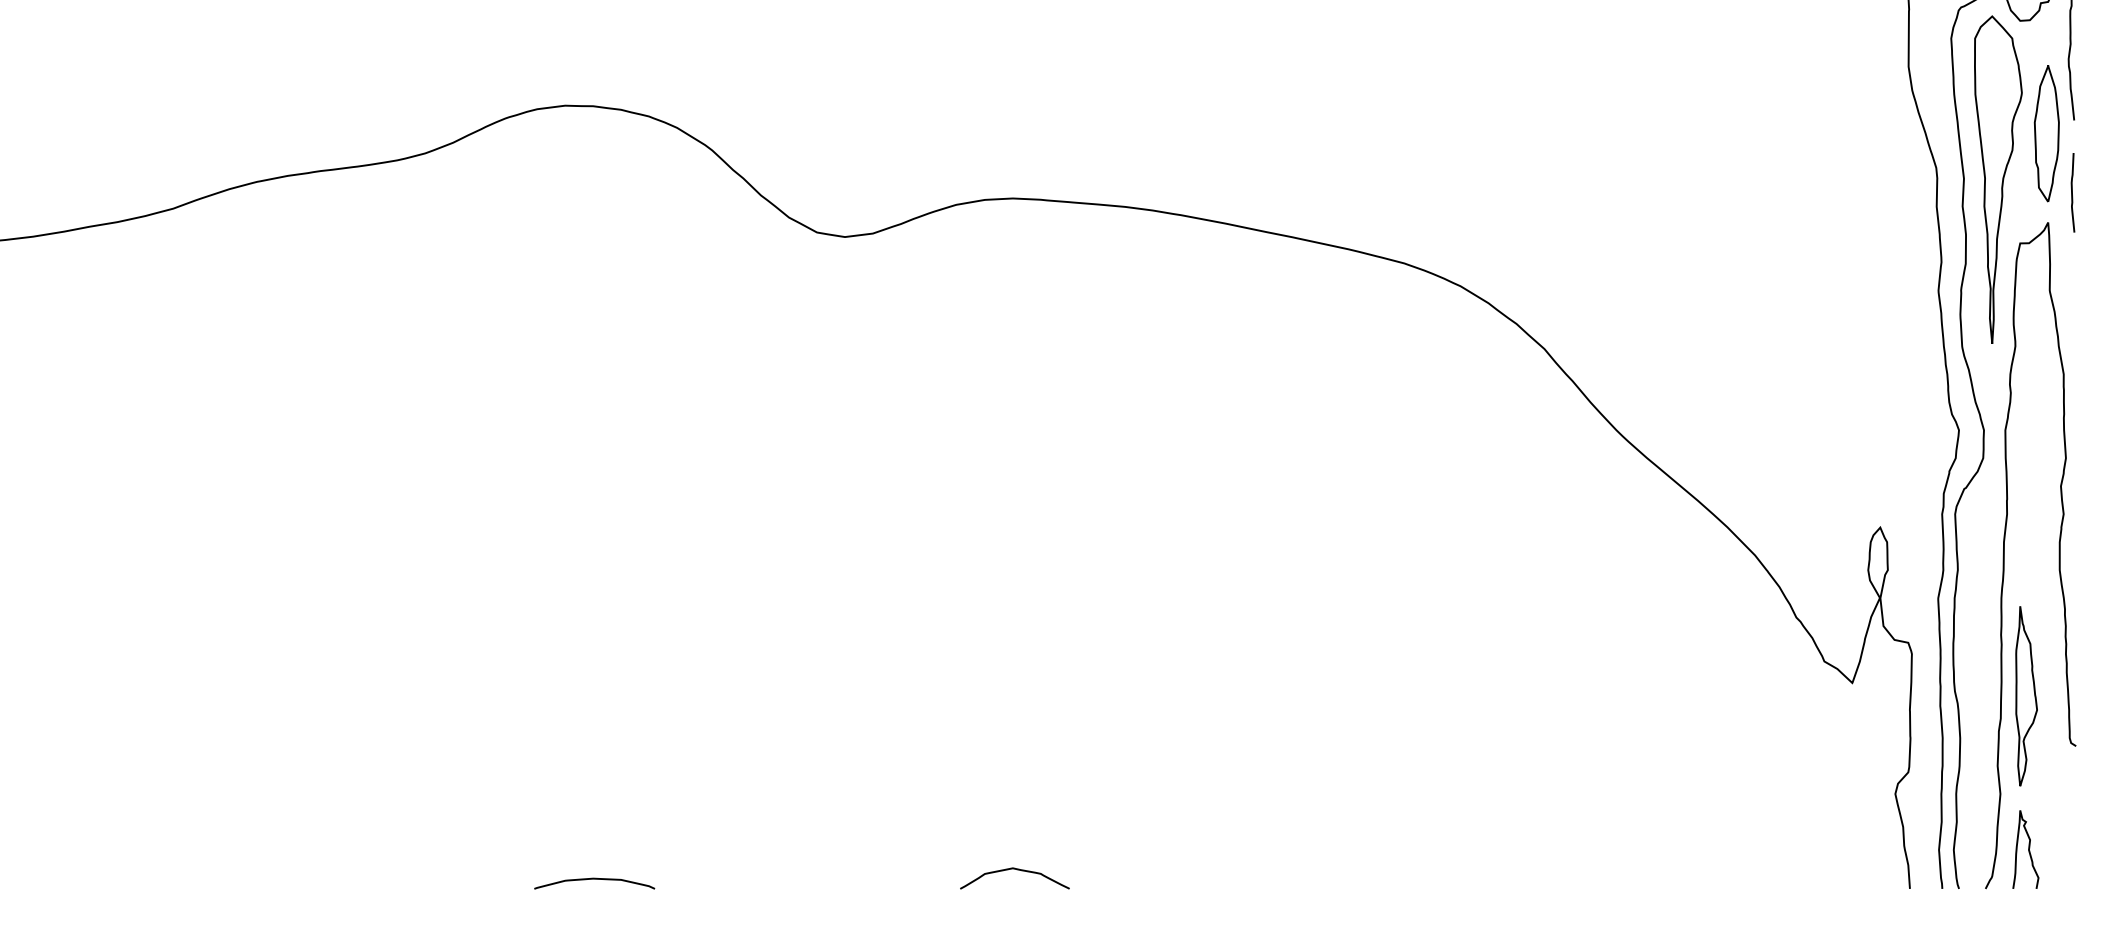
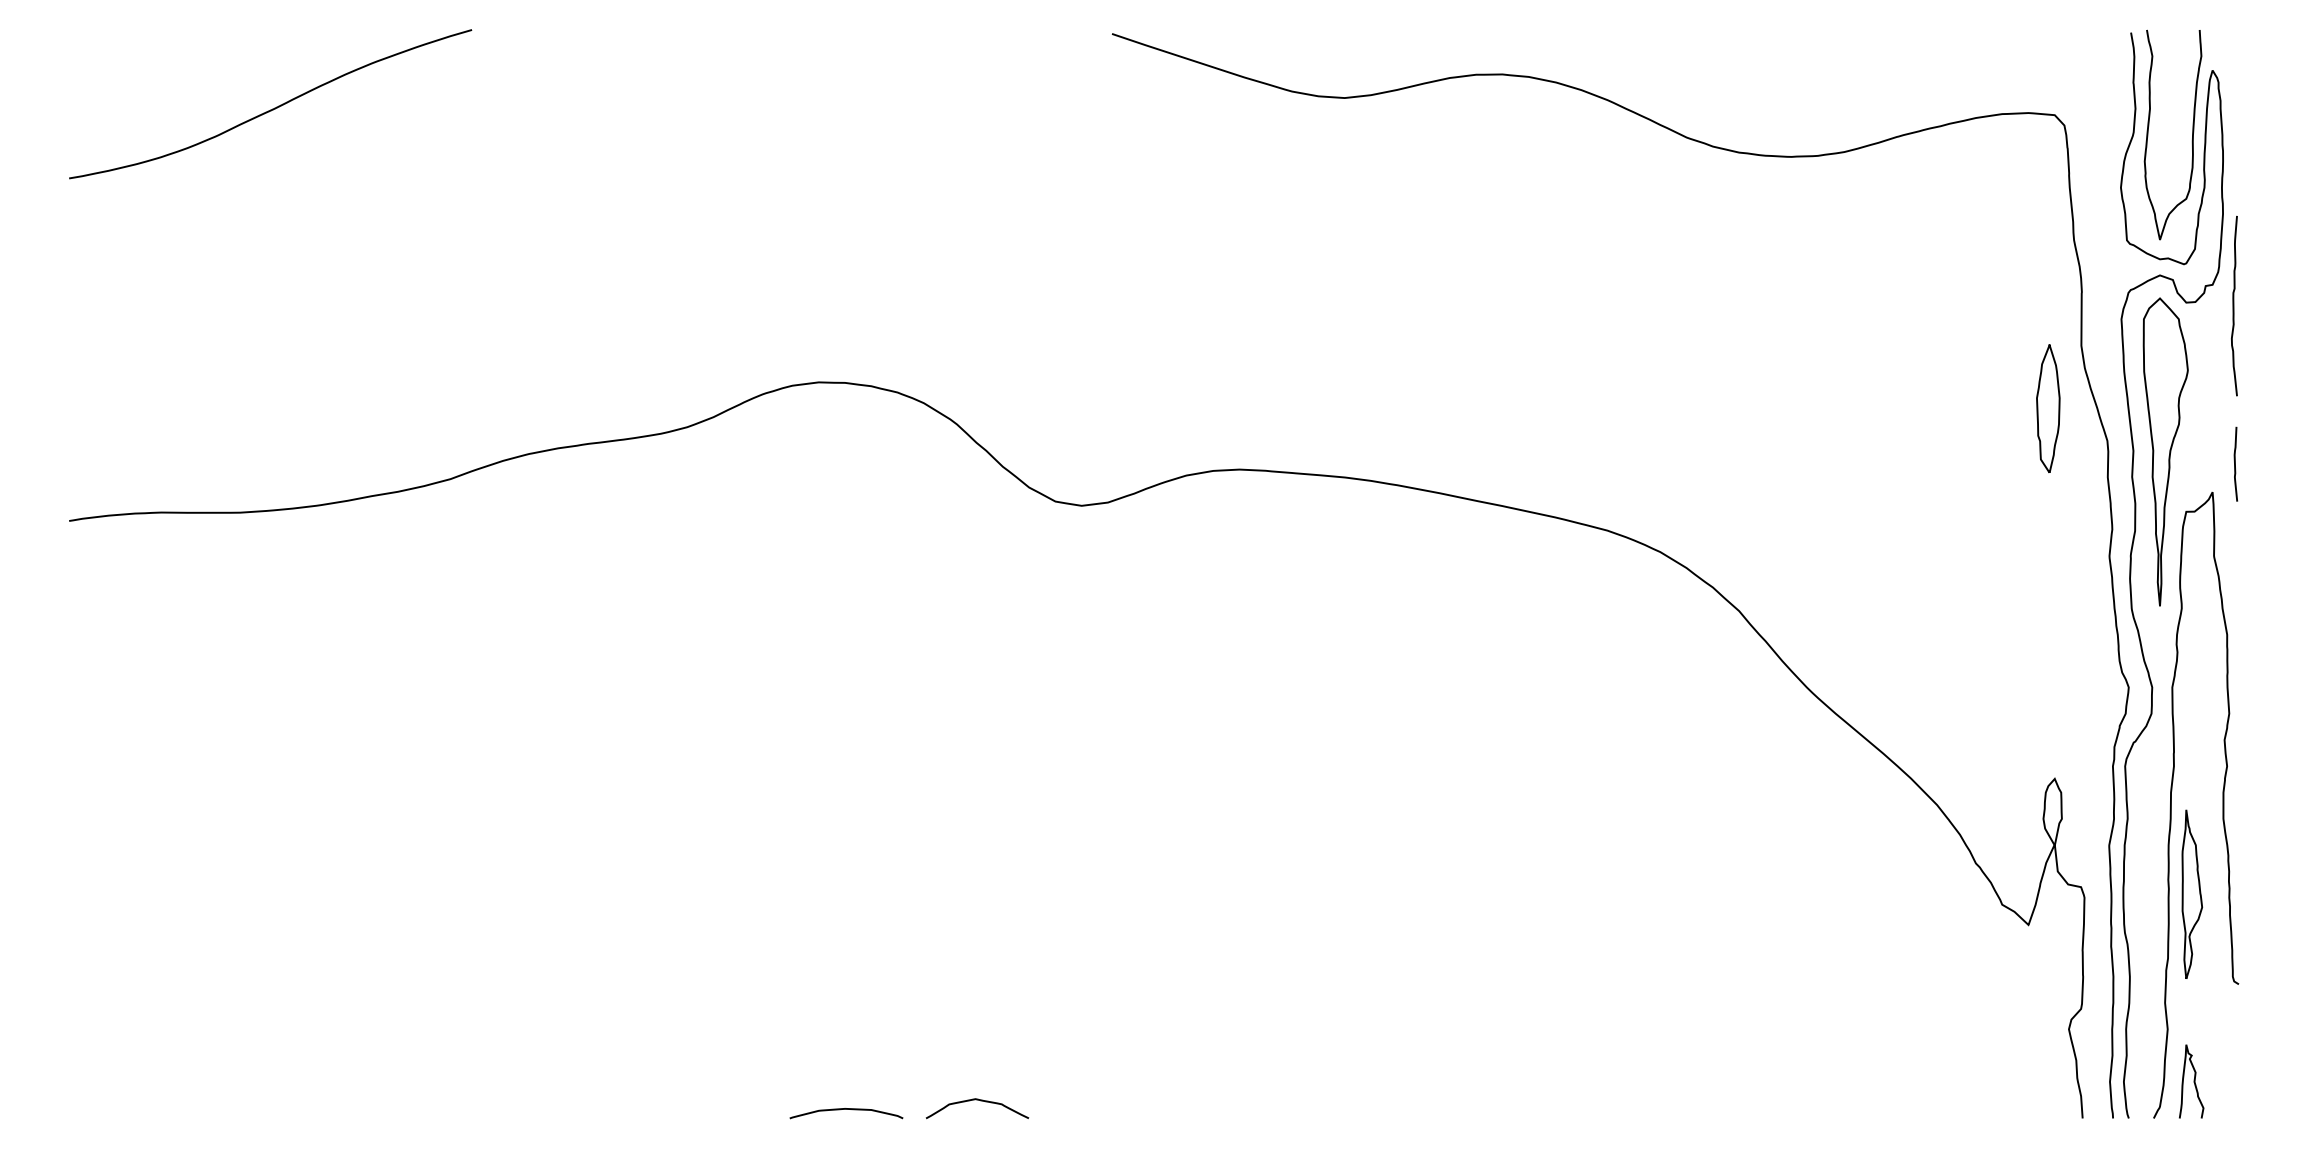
part: (2047, 133) -> (2048, 408), moved
part: (2026, 695) -> (2192, 893), moved
curve: (1018, 870) -> (980, 1101), moved

